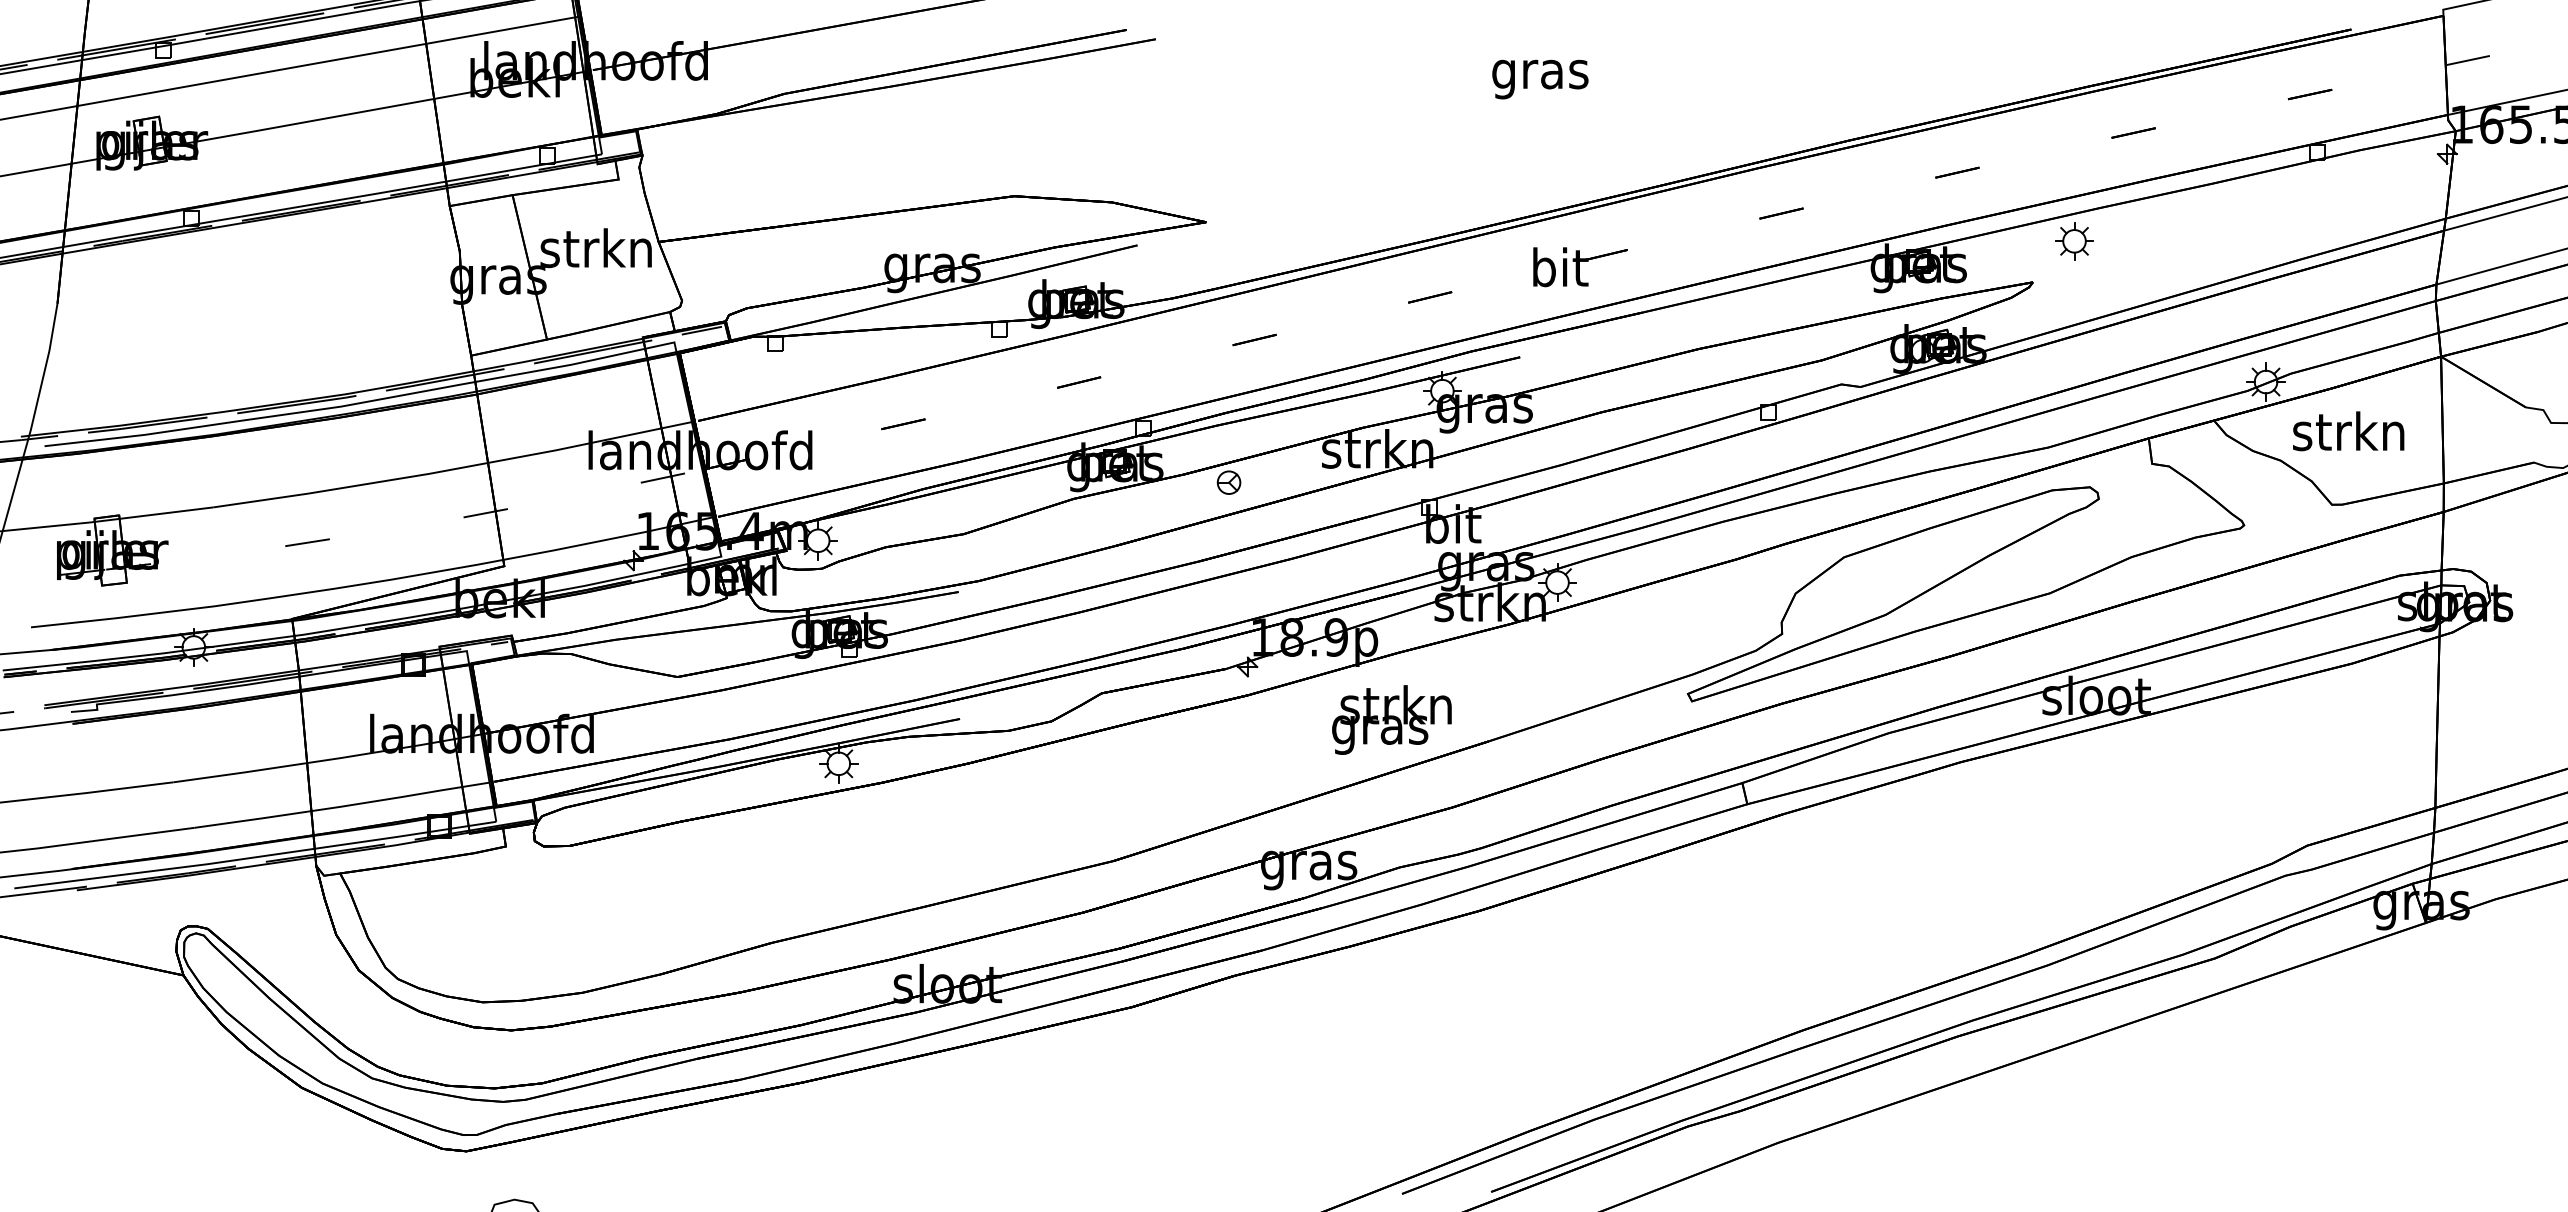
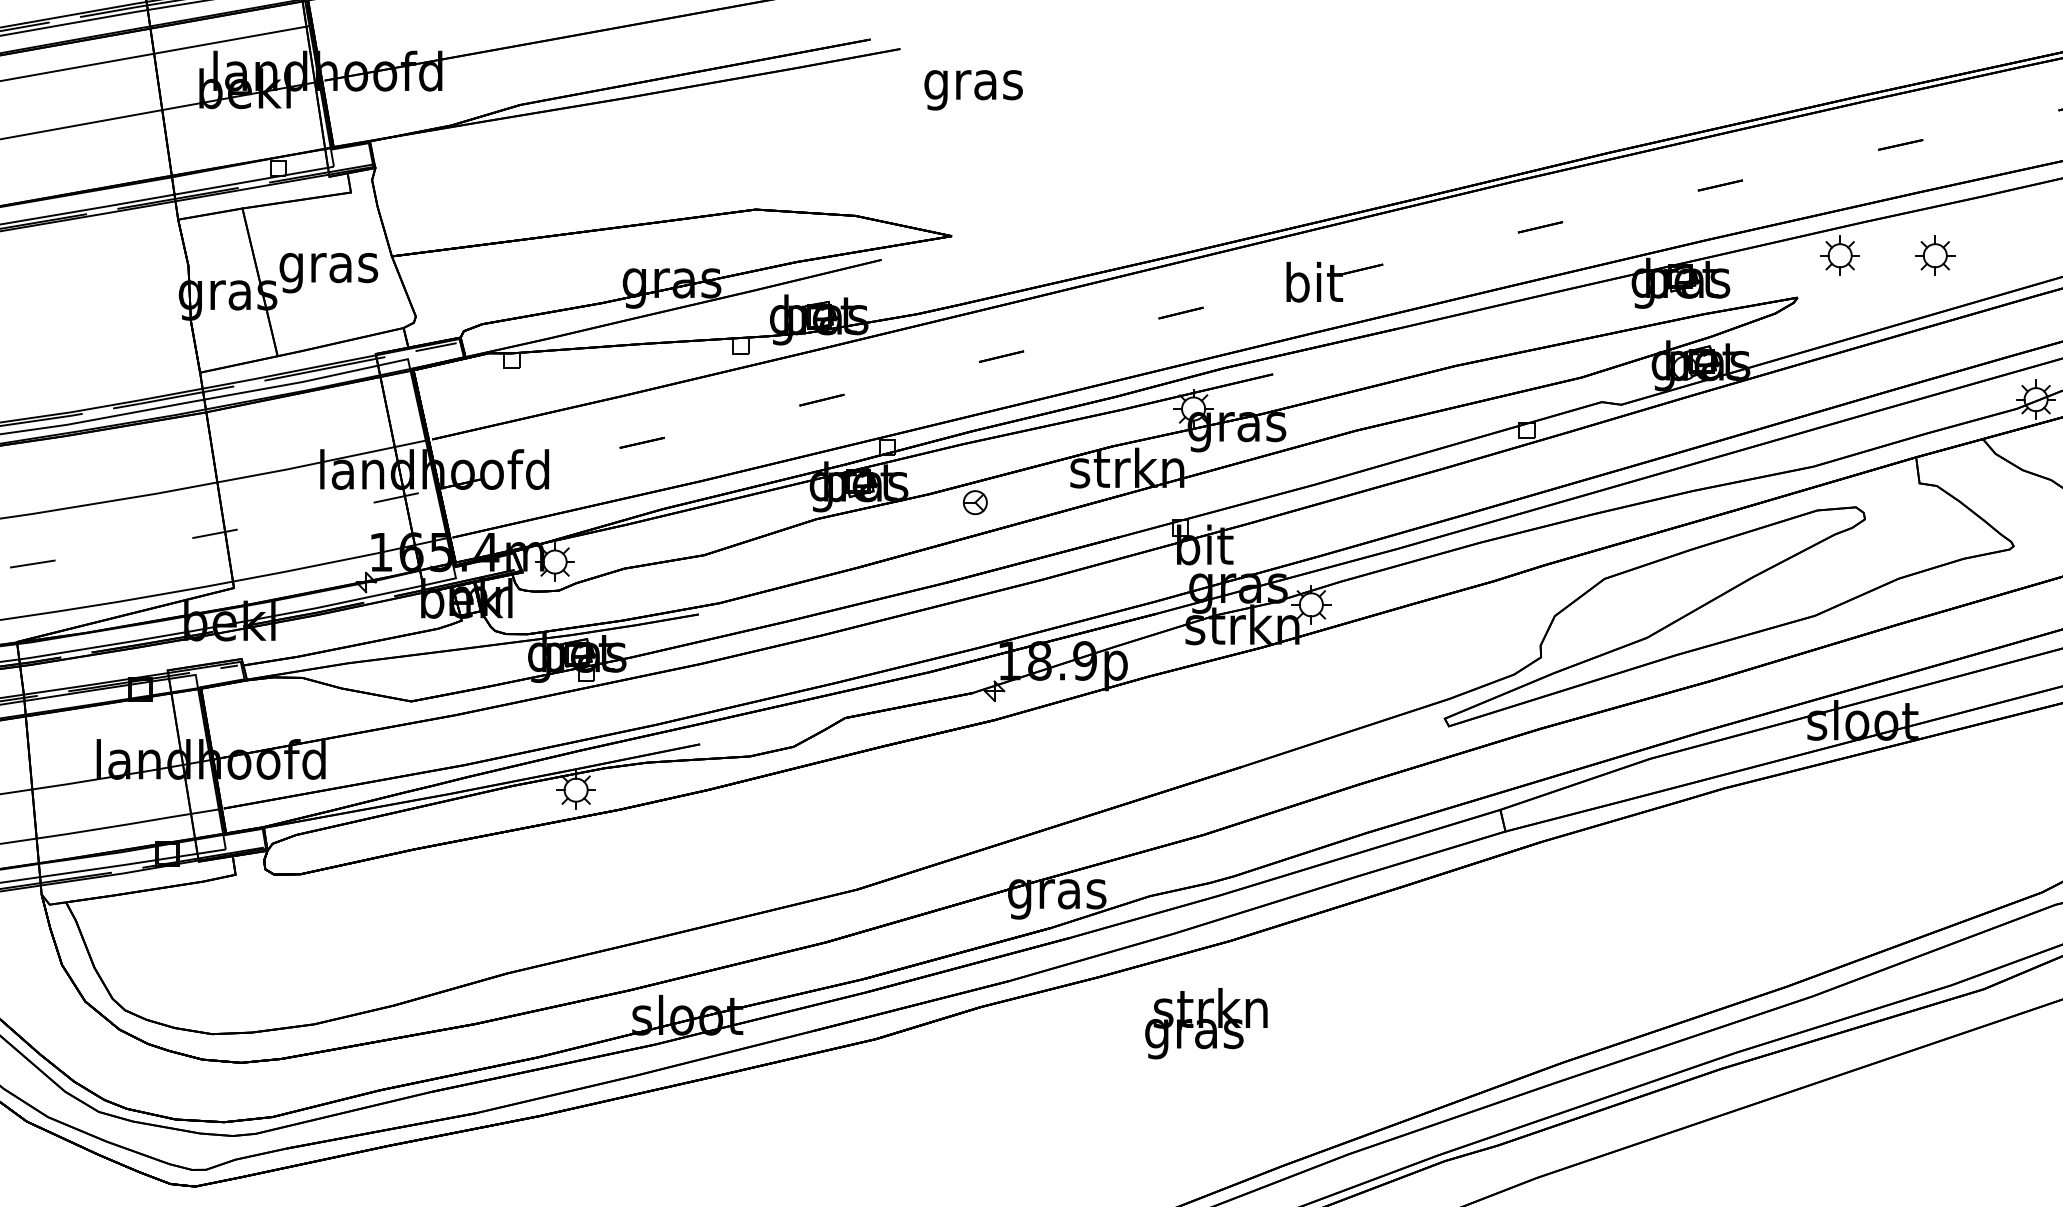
text: (1540, 79) -> (973, 90), moved
part: (2167, 241) -> (1935, 255), added
text: (595, 253) -> (327, 268), strkn -> gras
text: (1391, 719) -> (1205, 1023), moved

